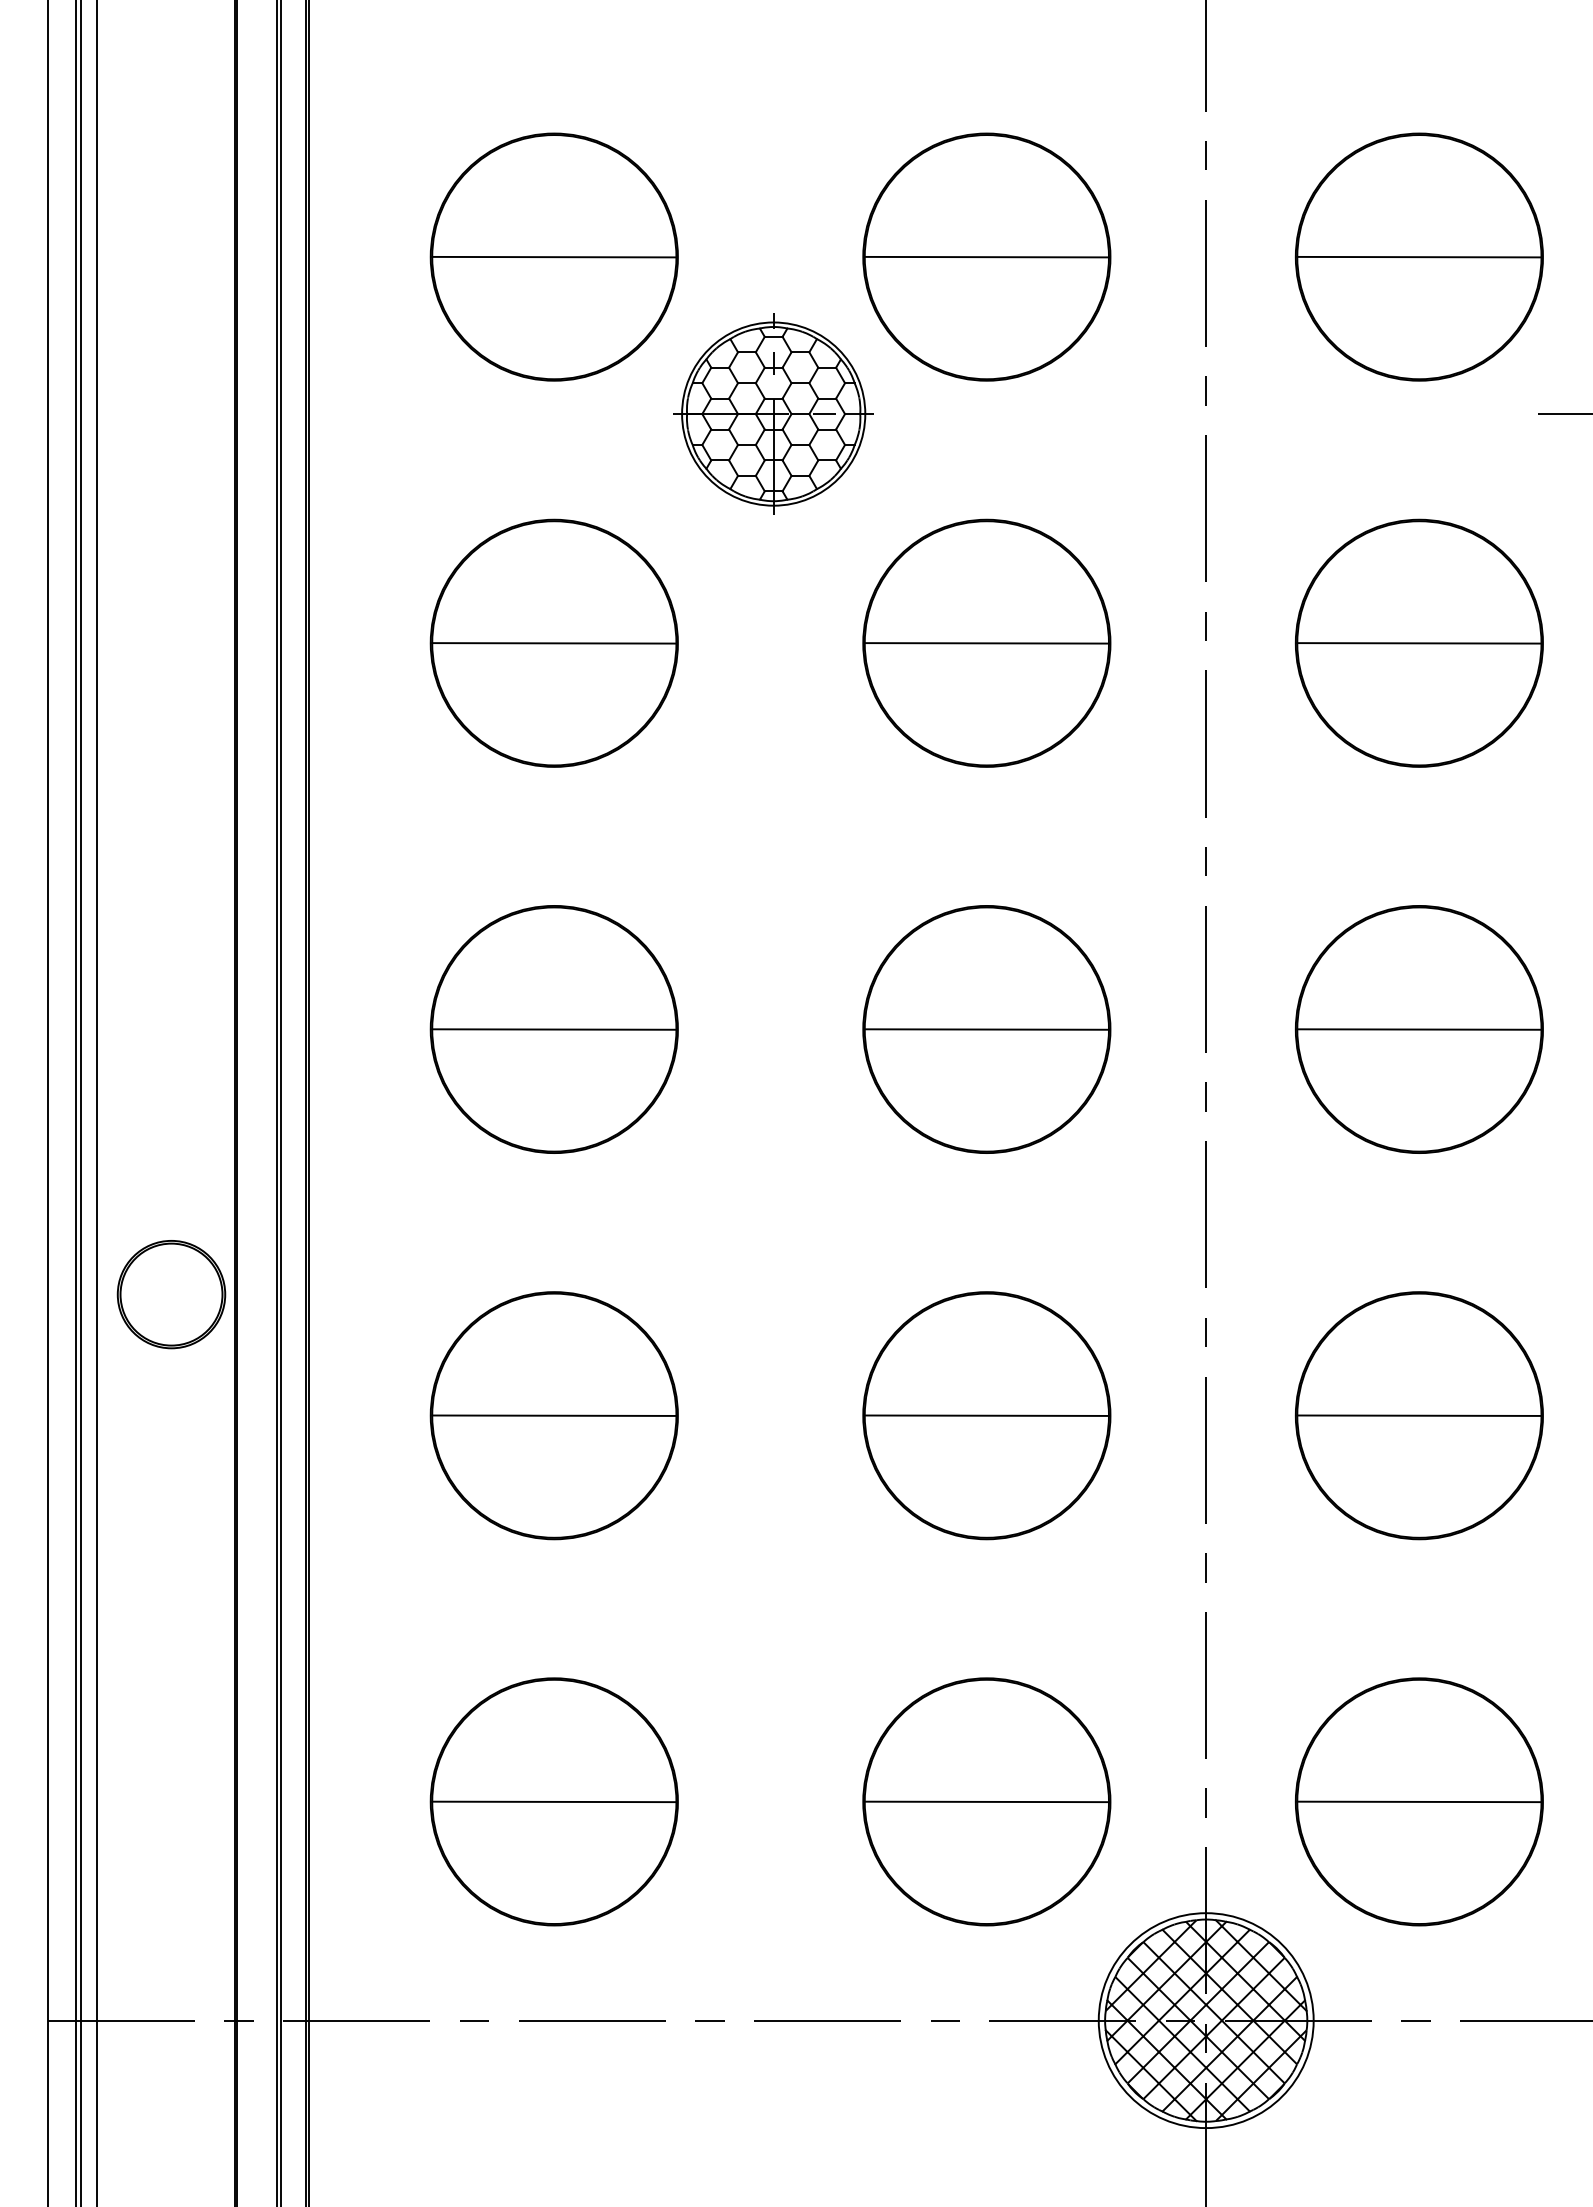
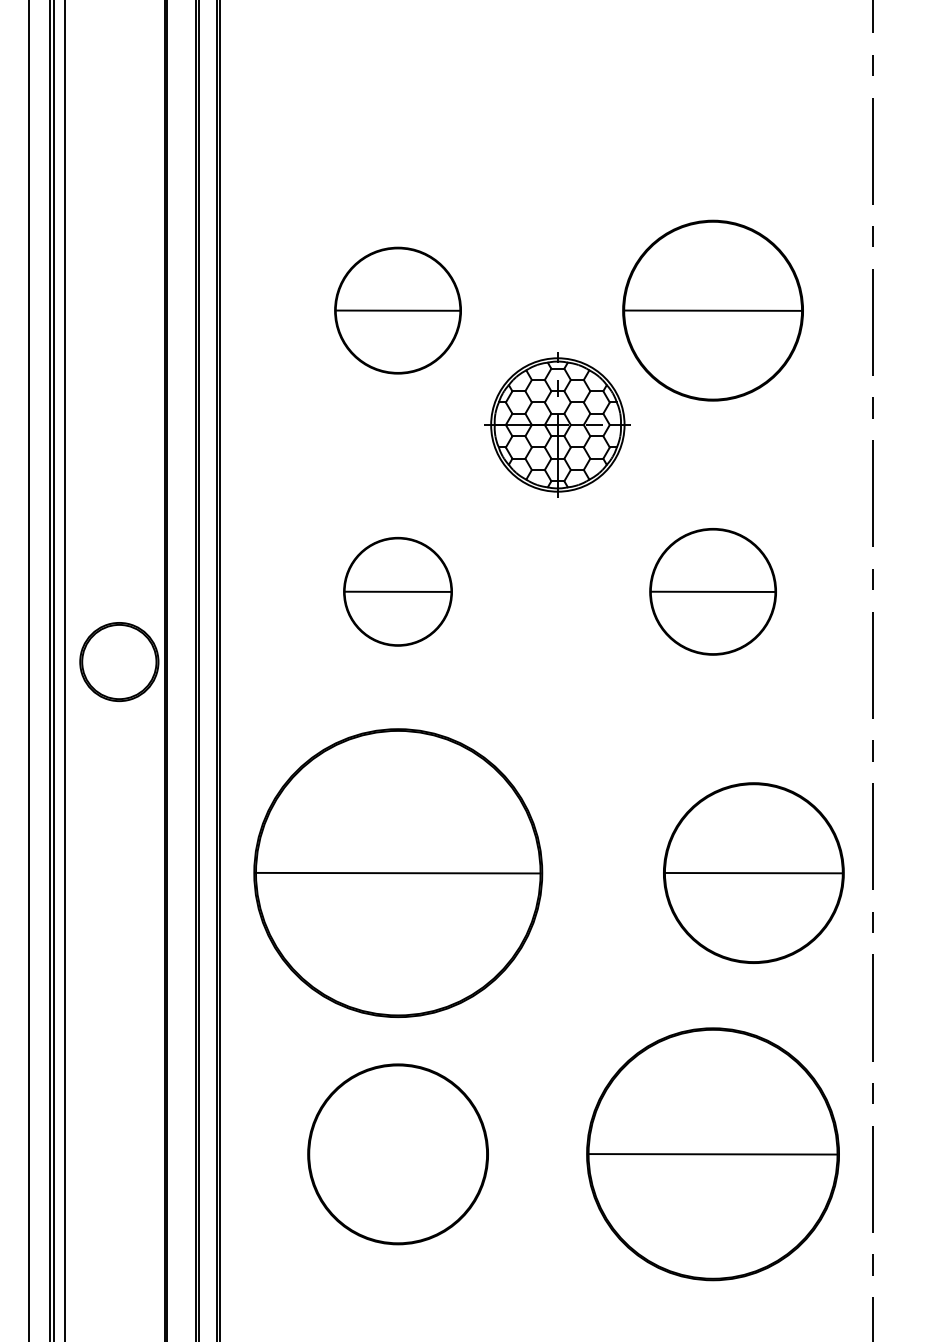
part: (553, 256) -> (397, 310), size x0.7
part: (553, 642) -> (397, 591), size x0.6
part: (986, 642) -> (712, 591), size x0.7
part: (553, 1029) -> (397, 873), size x1.6
part: (986, 1029) -> (753, 873), moved
part: (171, 1294) -> (119, 661), moved
line: (554, 1415) -> (398, 1154), removed
part: (986, 1415) -> (712, 1154), size x1.4

